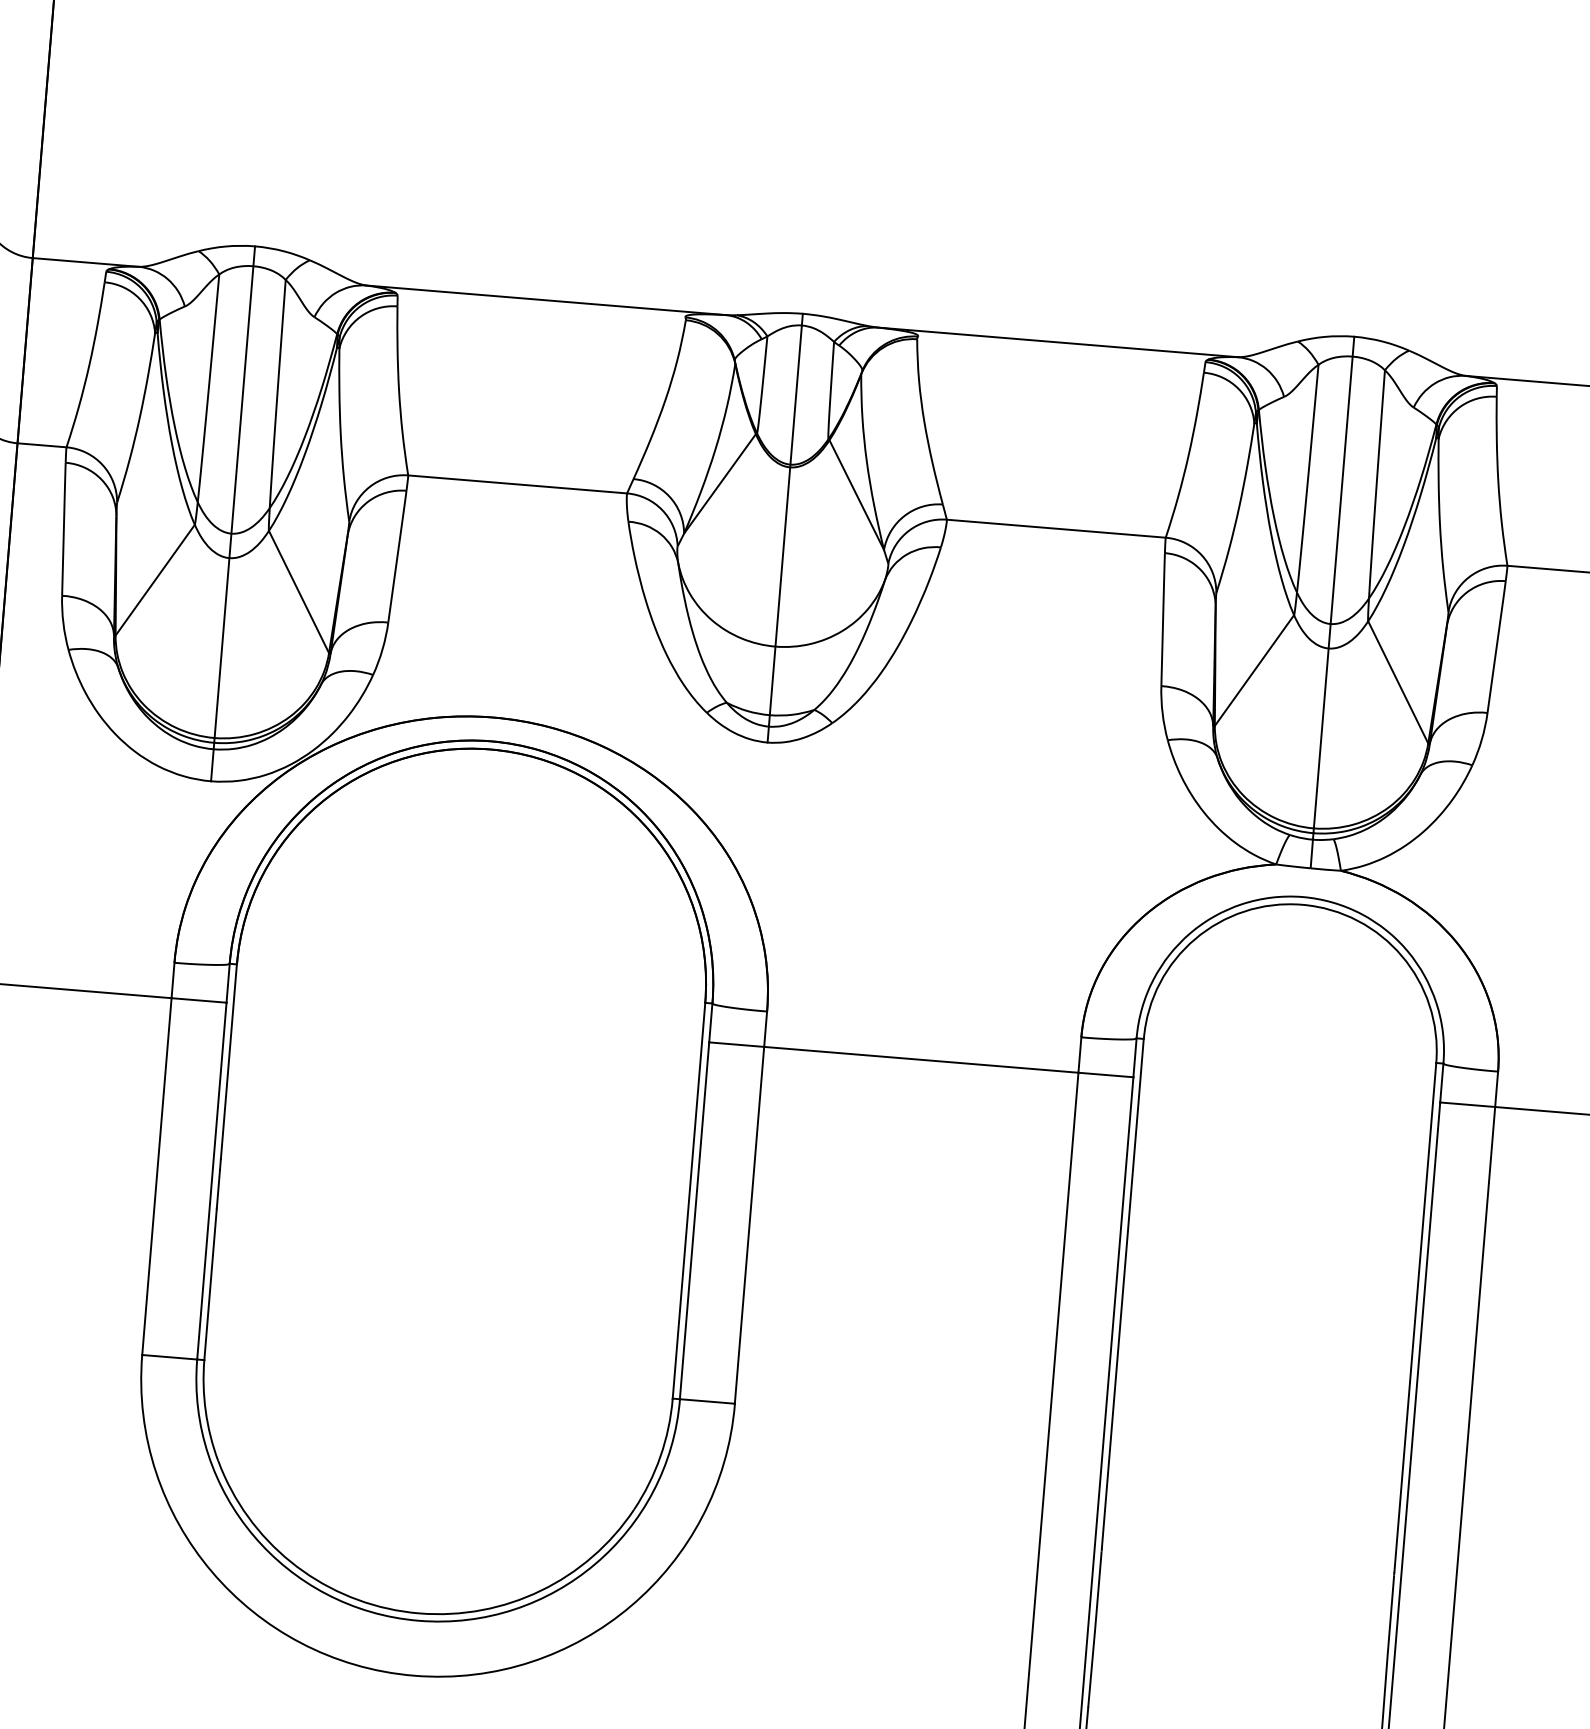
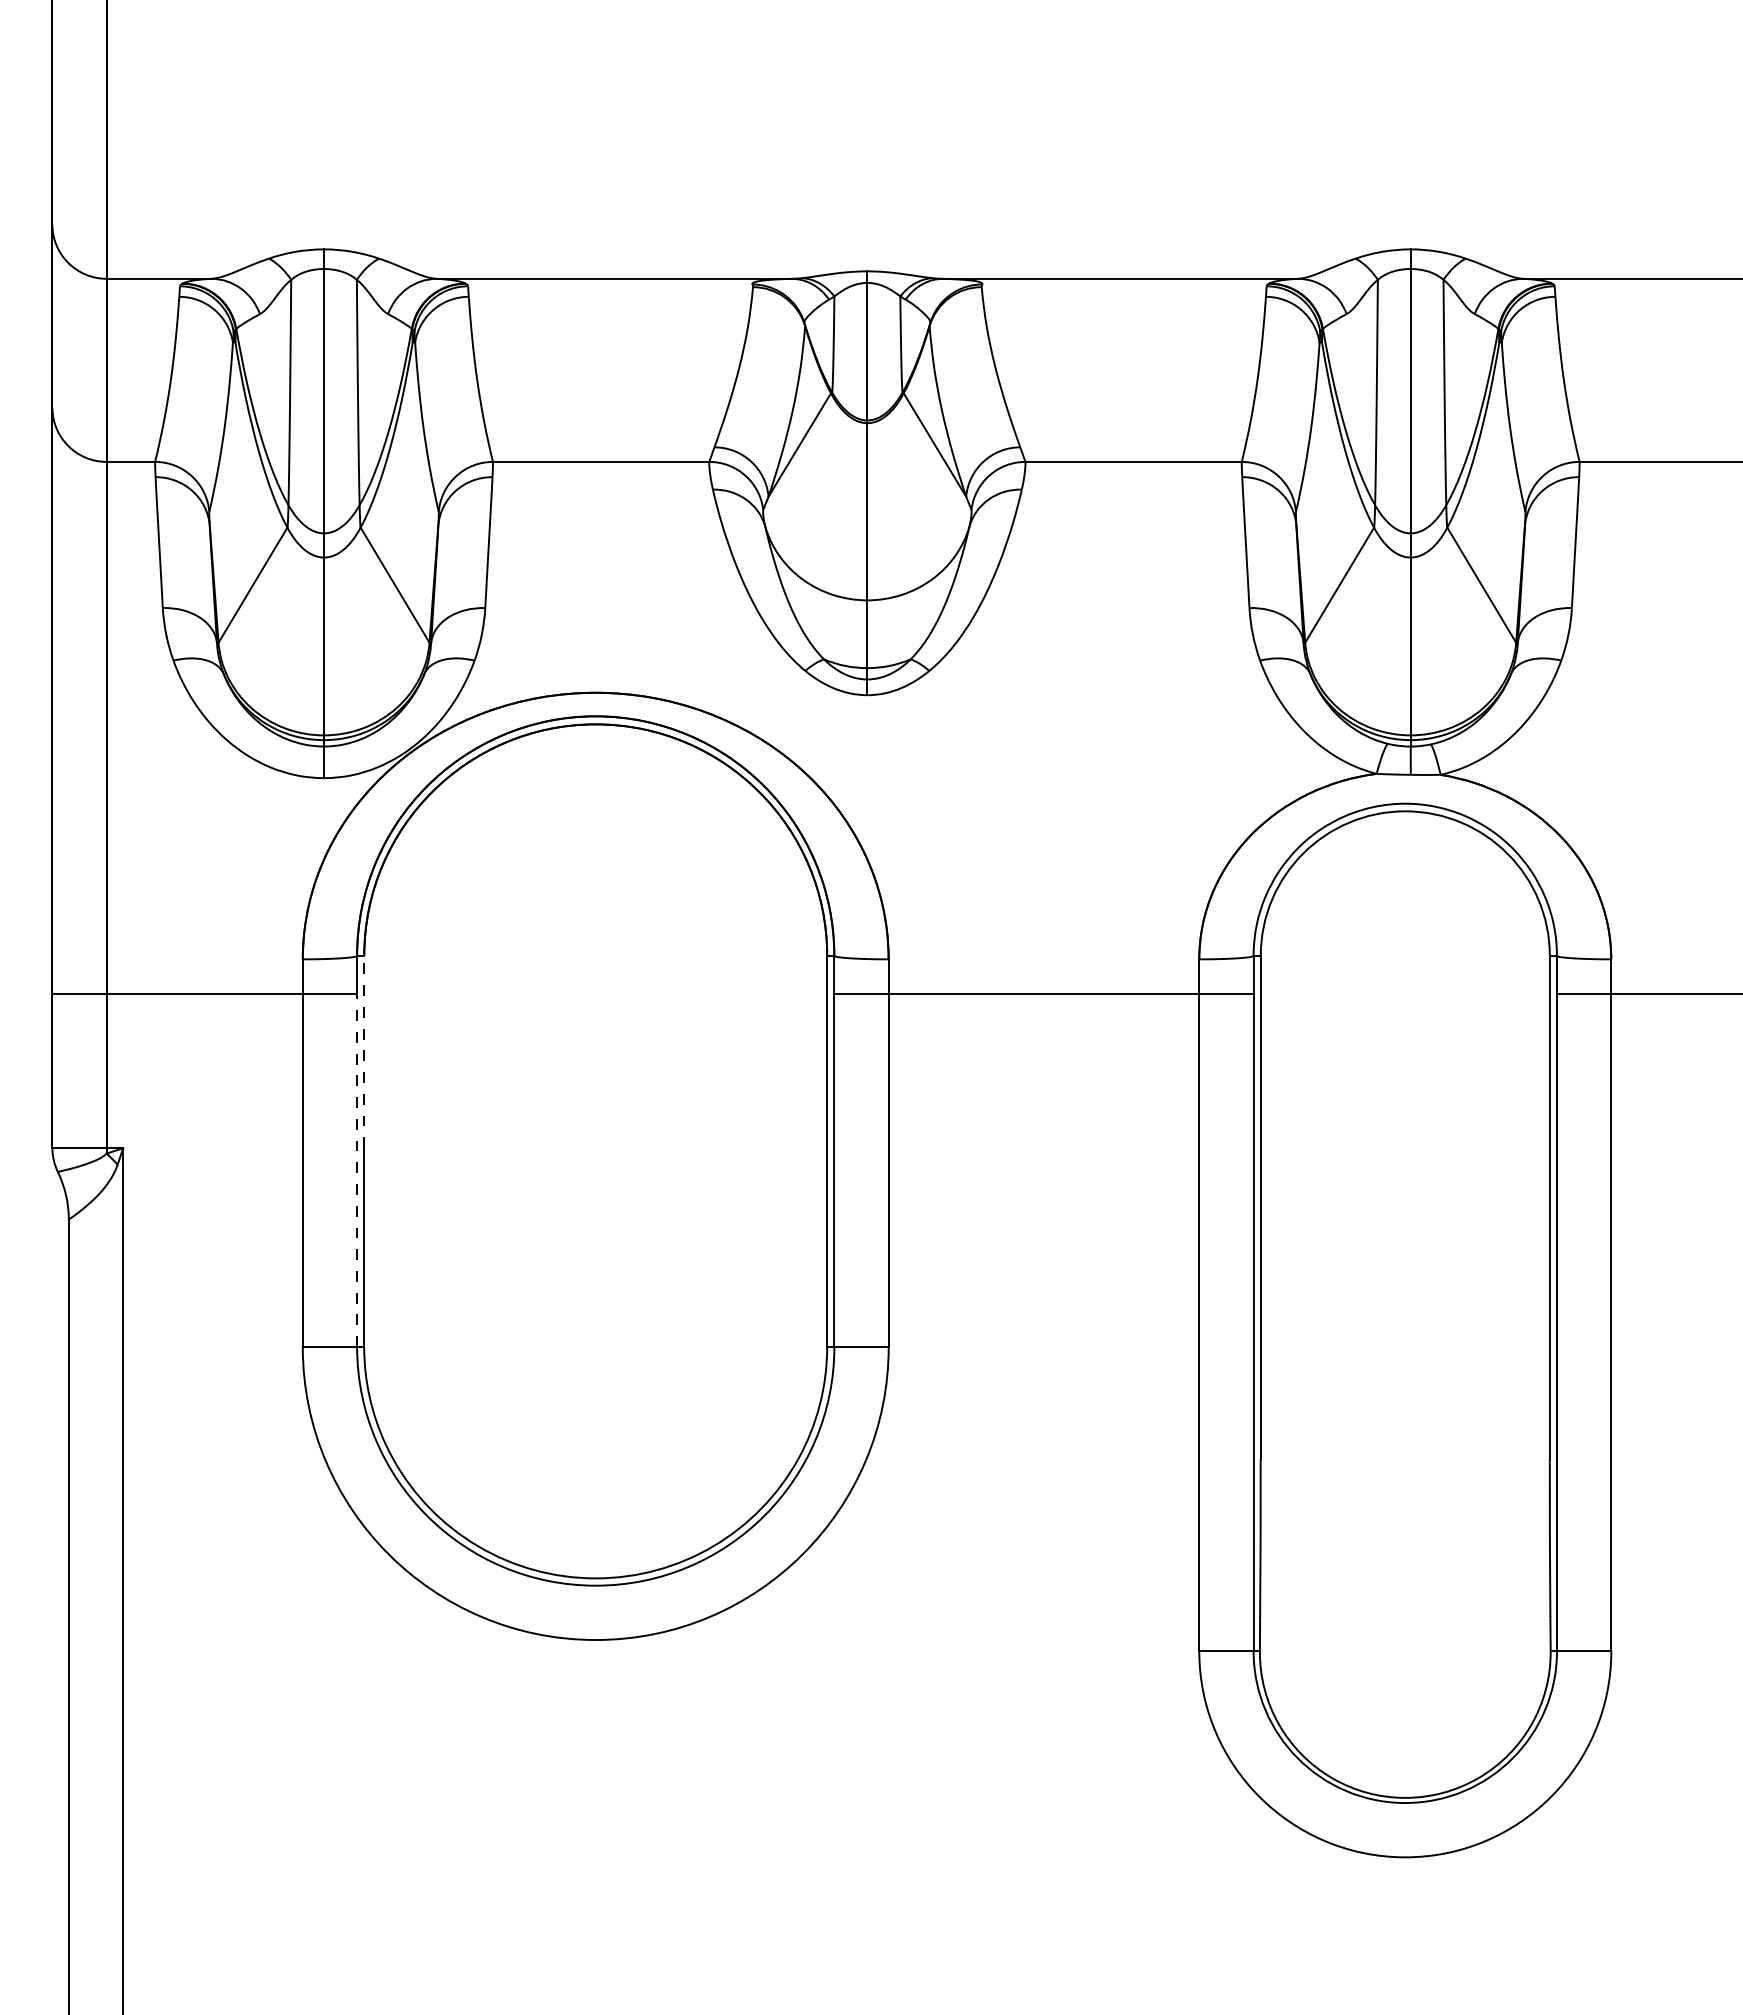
line: (229, 1061) -> (364, 1051), solid -> dashed
line: (212, 1180) -> (357, 1170), solid -> dashed

